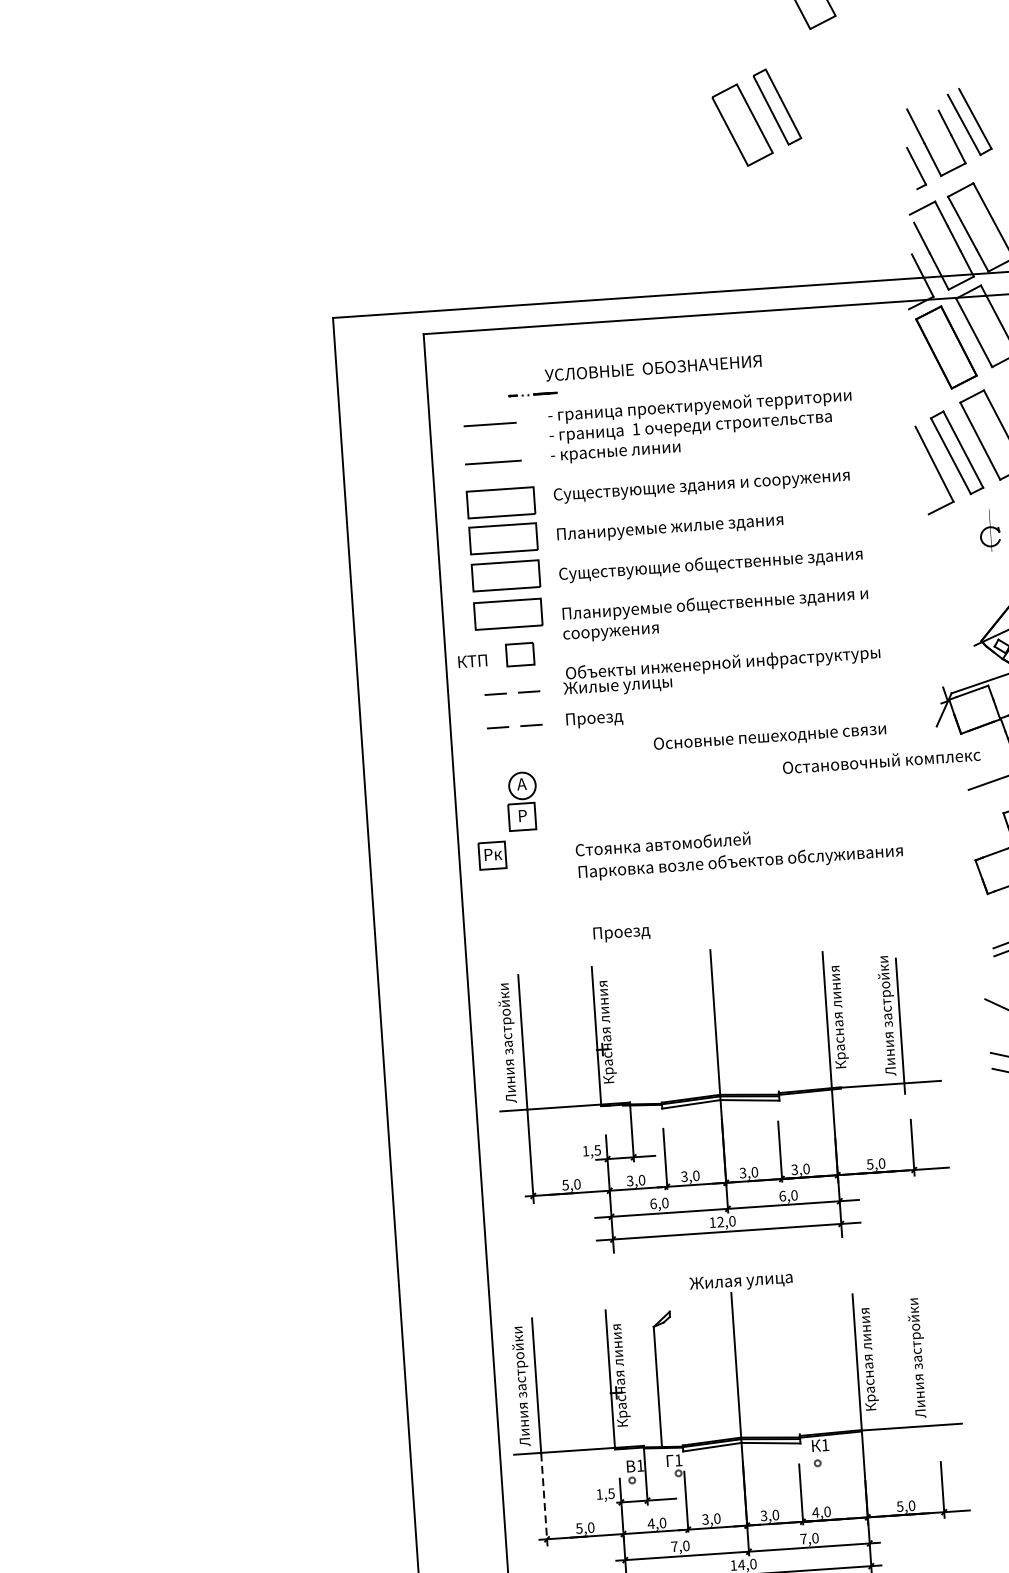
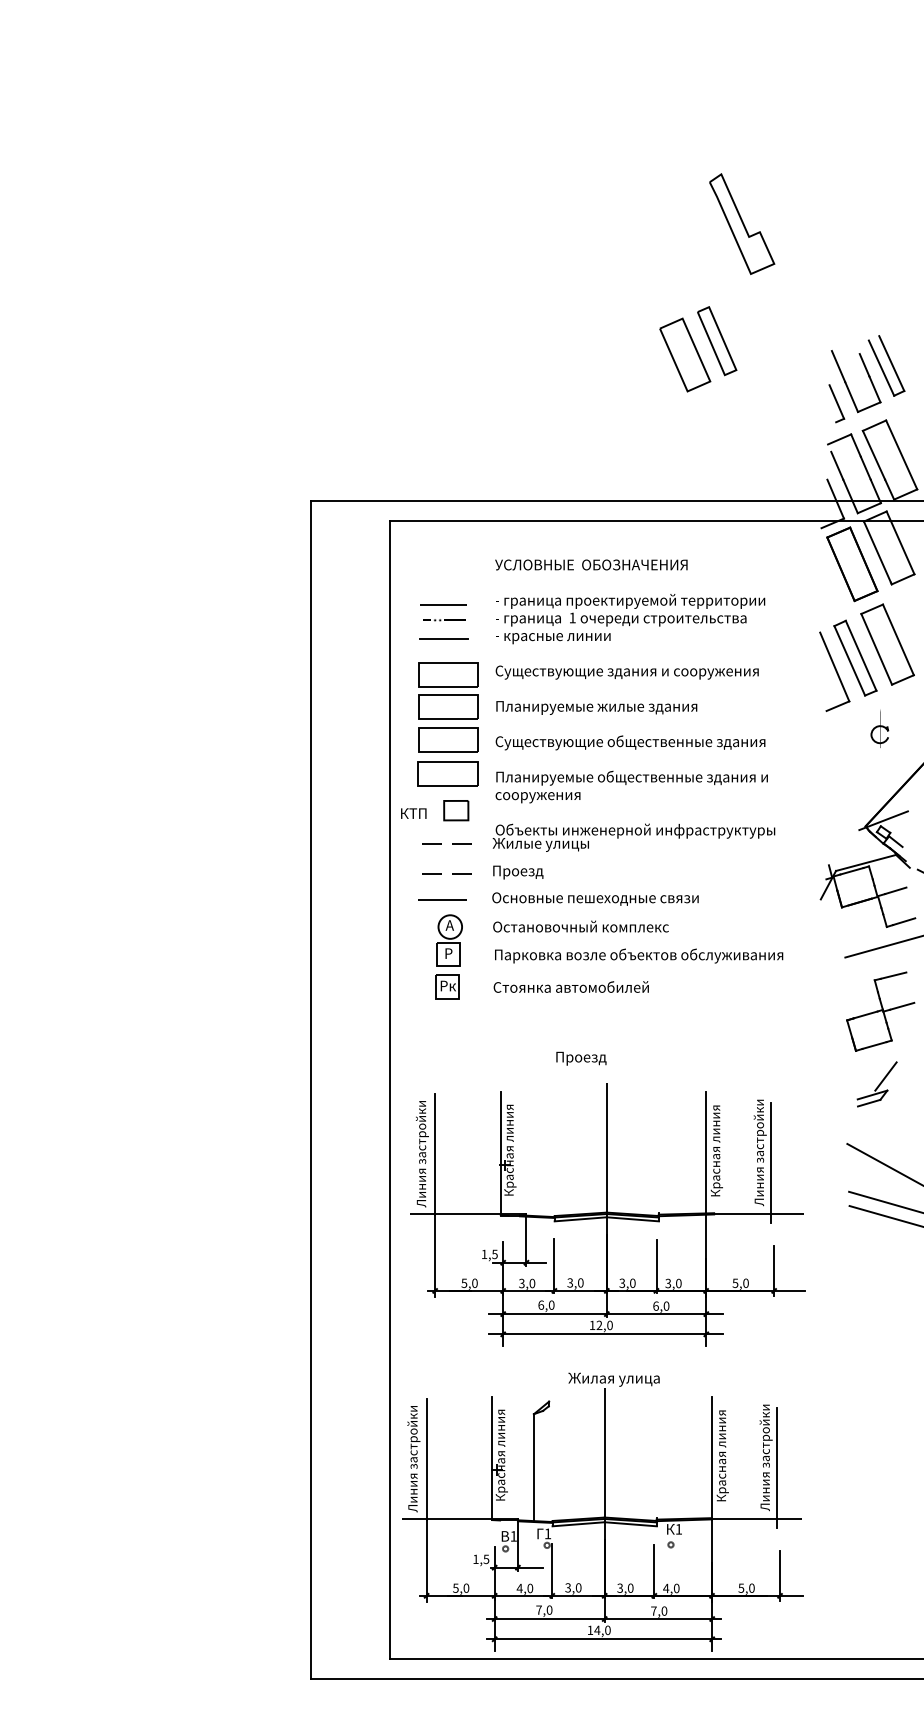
part: (533, 395) -> (444, 620), moved
text: (769, 736) -> (595, 898), moved
line: (511, 756) -> (442, 900), added
text: (881, 760) -> (580, 926), moved
part: (492, 855) -> (447, 986), moved
text: (741, 861) -> (639, 955), moved
text: (621, 933) -> (581, 1058), moved
line: (930, 1368) -> (776, 1467), added
line: (544, 1500) -> (426, 1561), dashed -> solid

